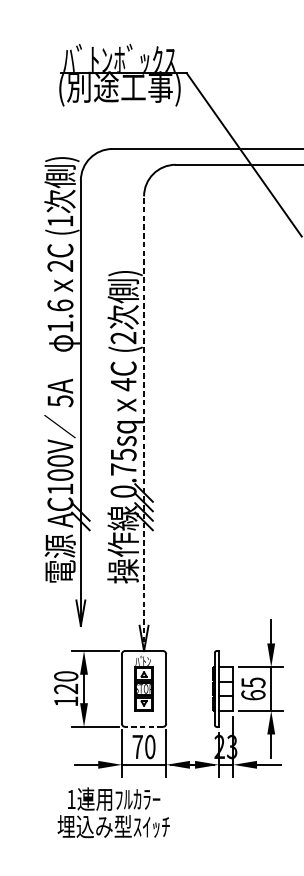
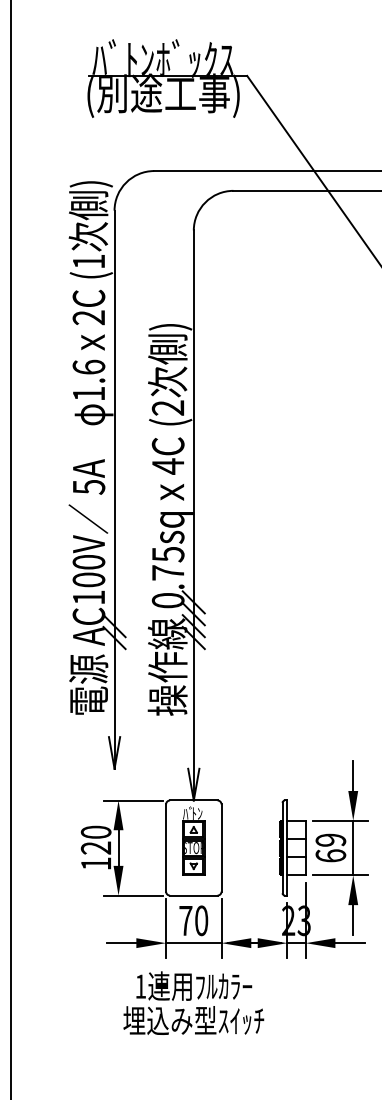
line: (143, 423) -> (193, 515), dashed -> solid
text: (253, 682) -> (330, 840), 65 -> 69
line: (143, 726) -> (193, 895), dashed -> solid
text: (113, 812) -> (193, 1002), moved

